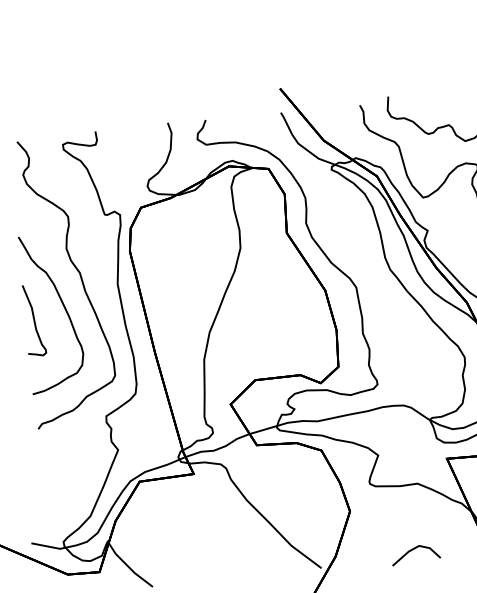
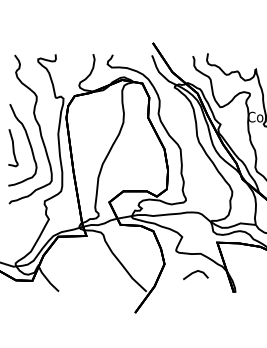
line: (412, 551) -> (194, 273), moved

